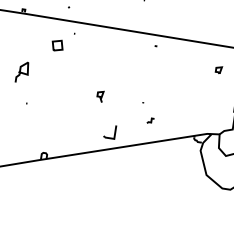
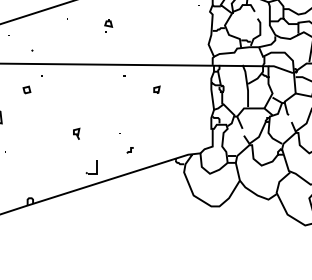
part: (57, 44) -> (26, 89), size x0.62
part: (218, 69) -> (156, 89), moved

